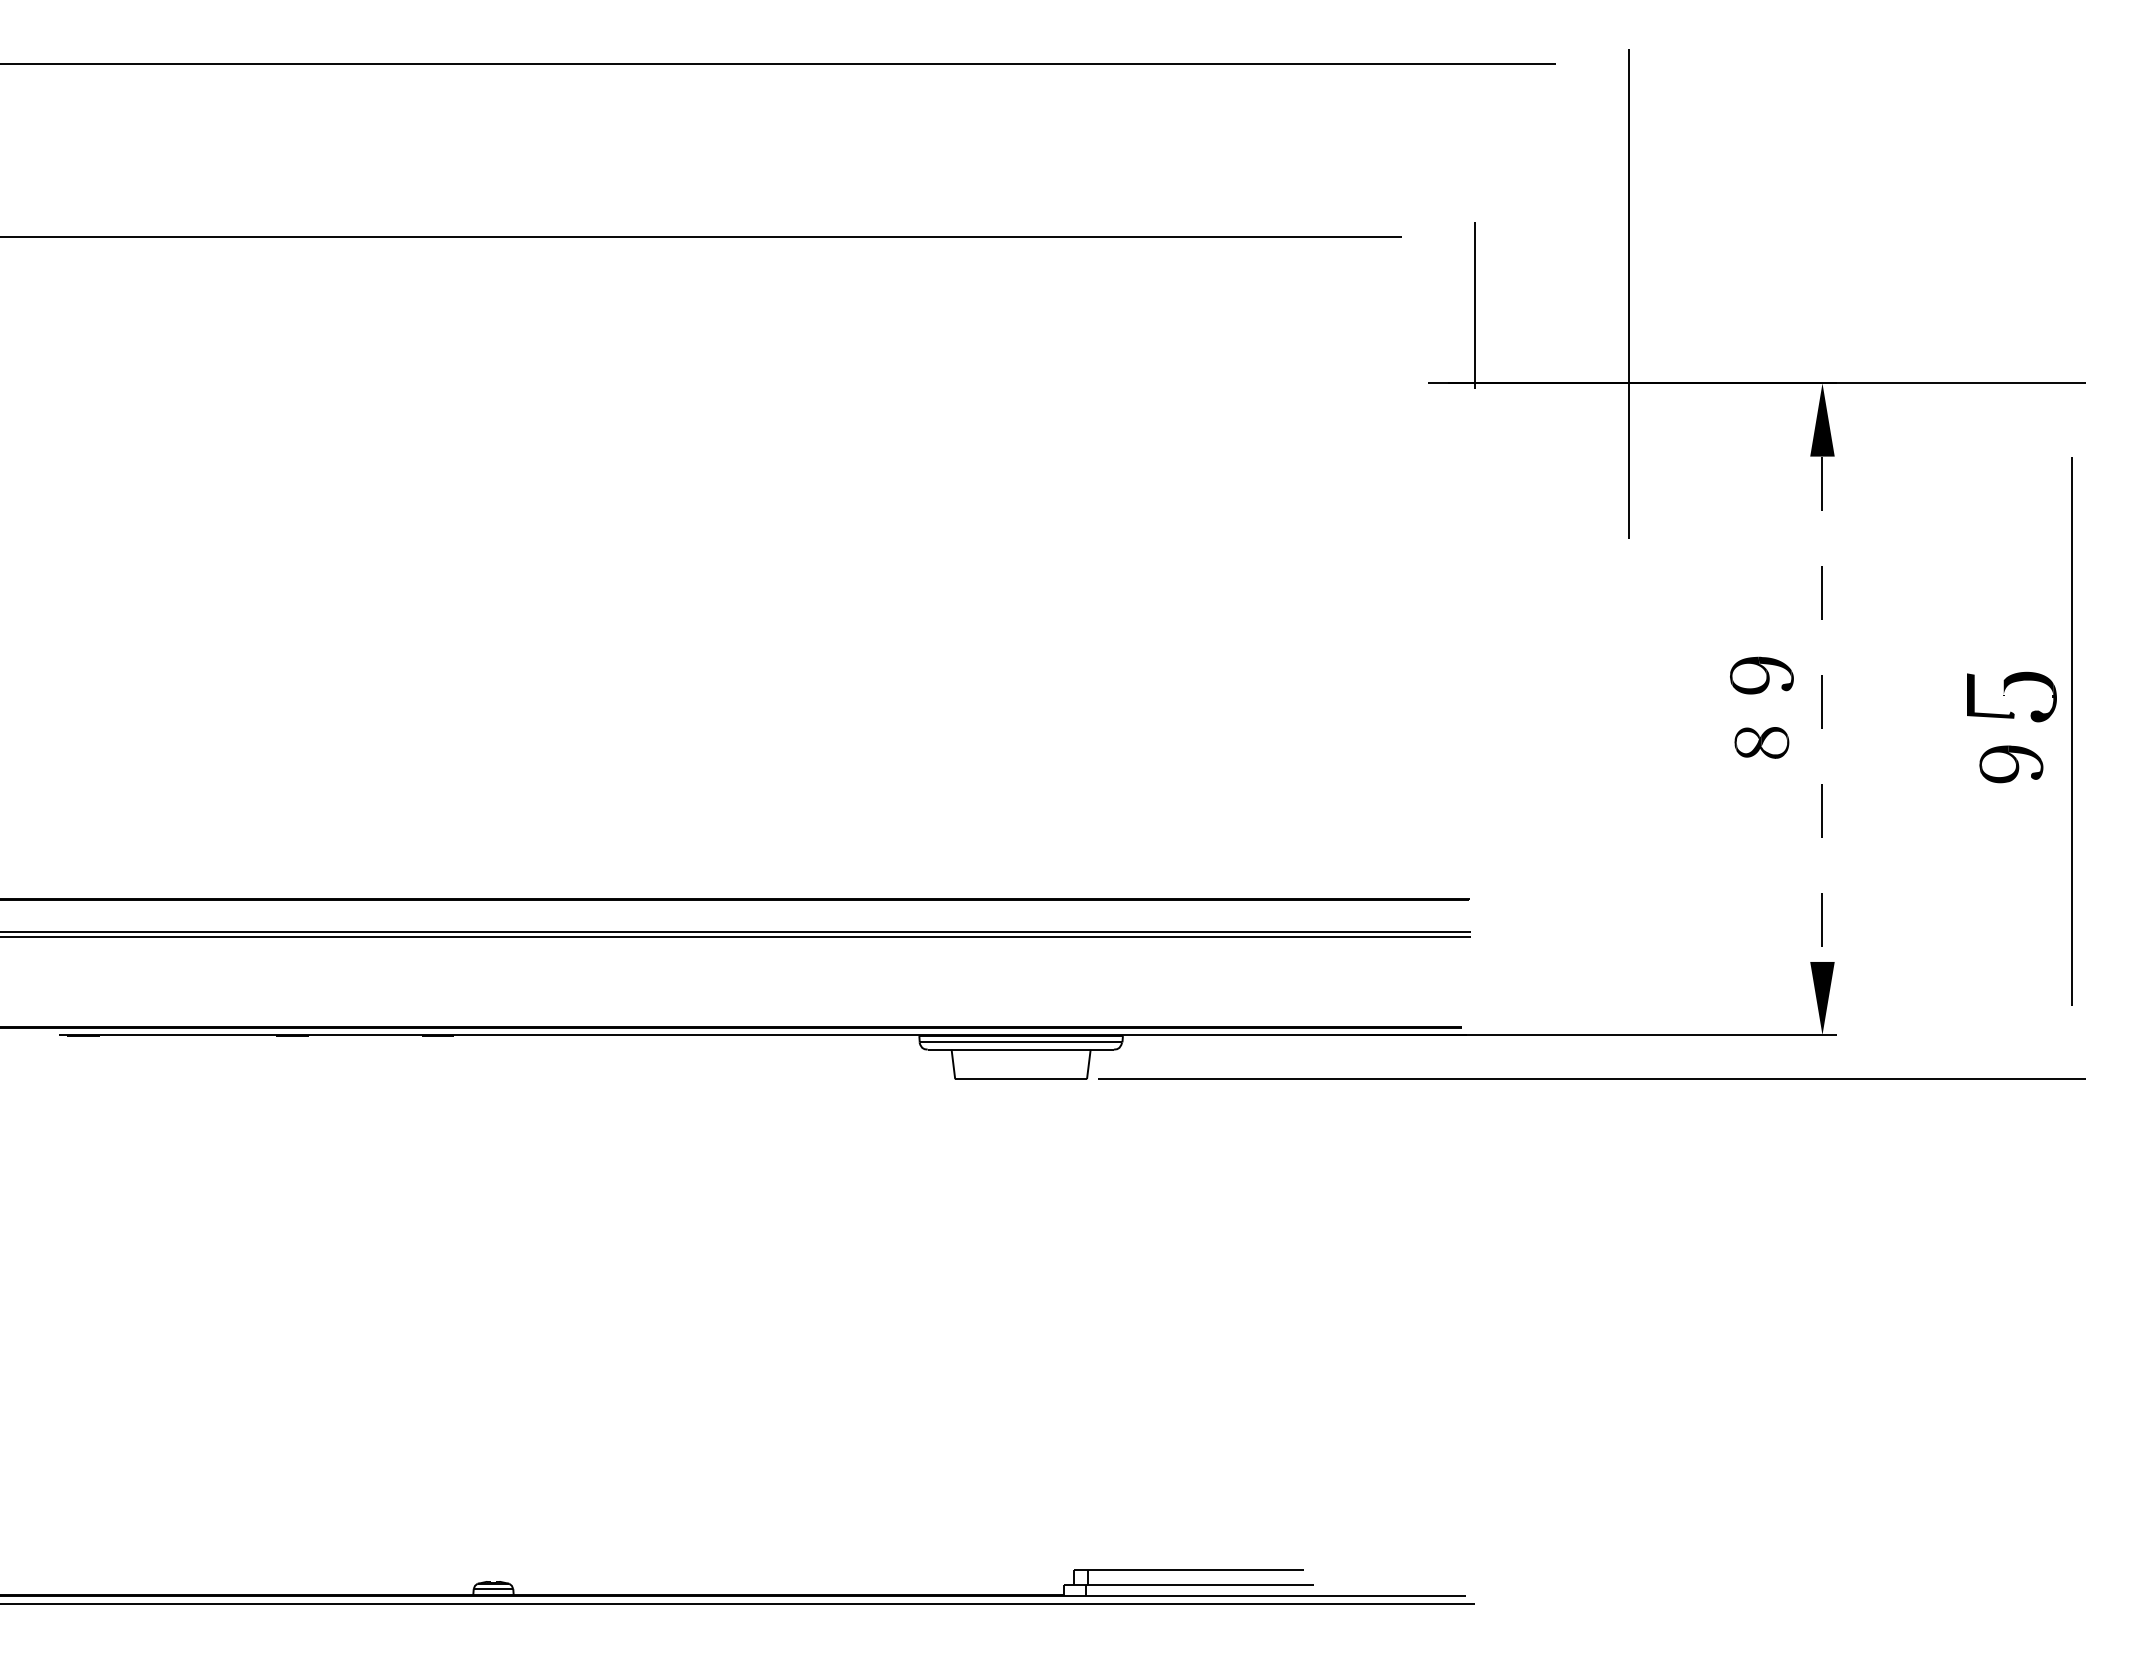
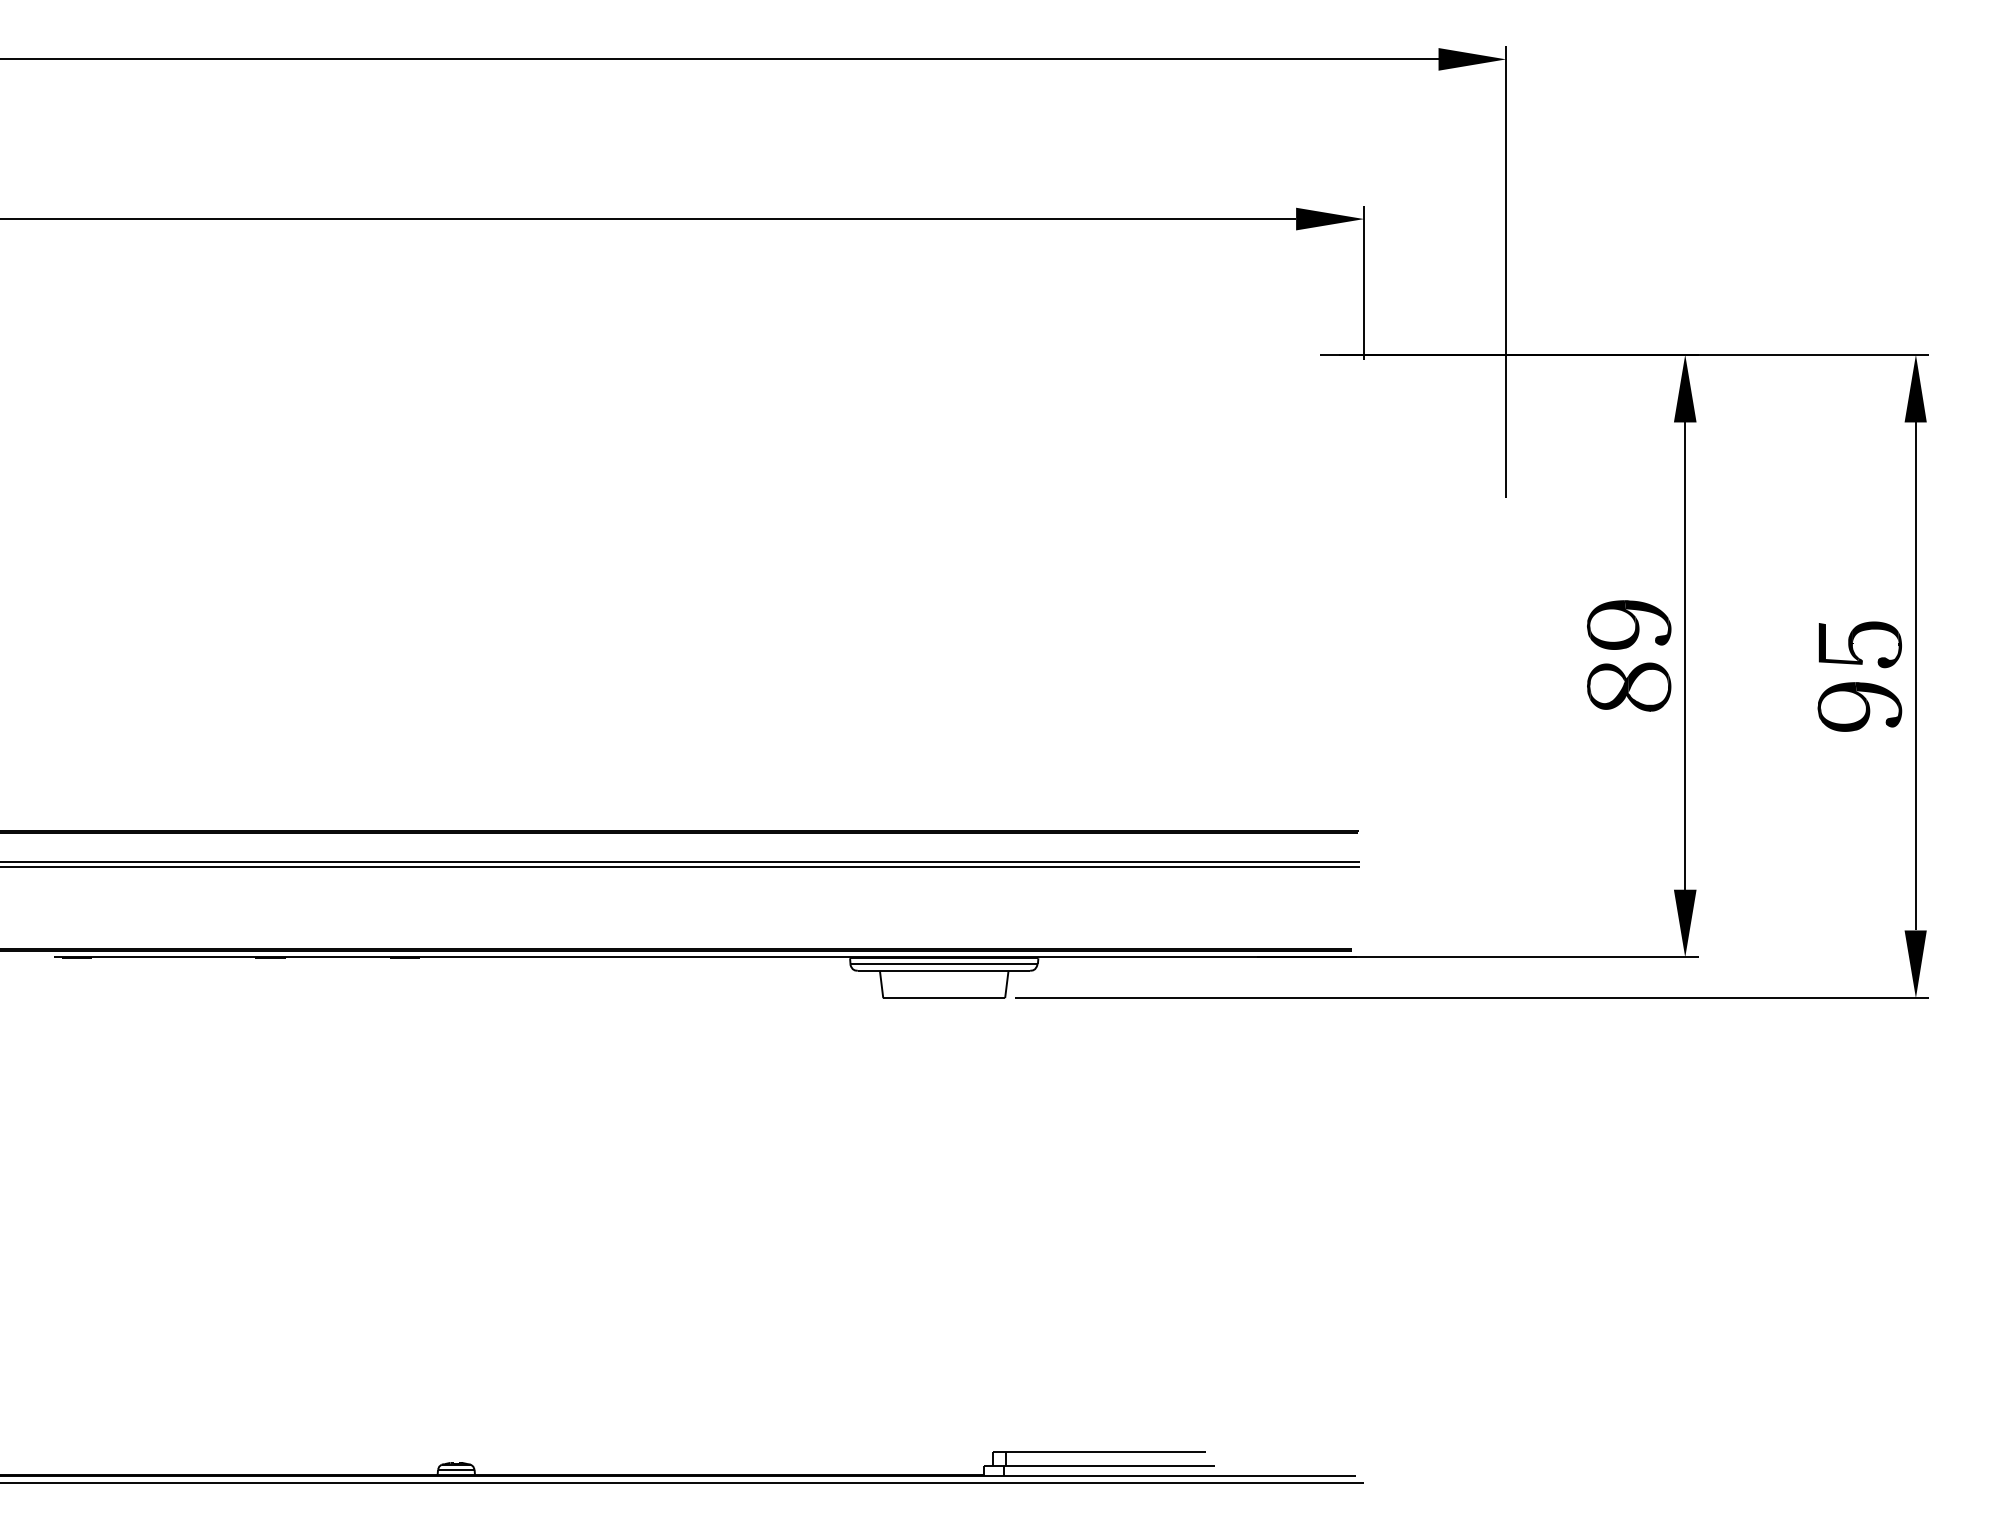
fill: (1591, 63) -> (1471, 58), added
fill: (1438, 236) -> (1330, 218), added
fill: (2071, 419) -> (1915, 388), added
part: (1761, 675) -> (1628, 624), size x1.43
fill: (2004, 697) -> (1853, 645), added
line: (1822, 709) -> (1685, 656), dashed -> solid
part: (1761, 742) -> (1628, 686), size x1.67
part: (2011, 764) -> (1860, 707), size x1.43
fill: (2071, 1042) -> (1915, 964), added

